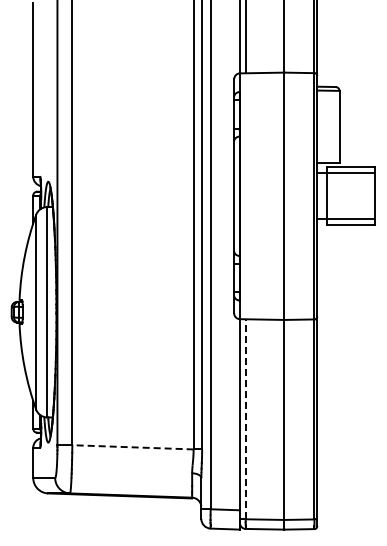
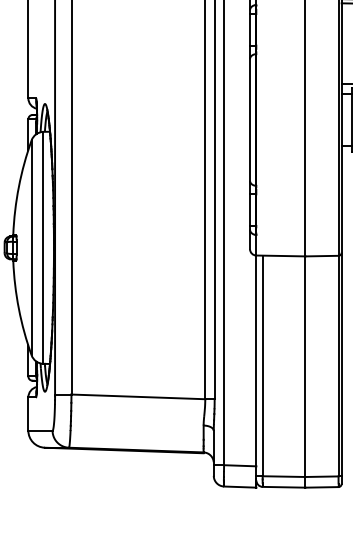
line: (245, 419) -> (262, 366), dashed -> solid
line: (132, 447) -> (137, 397), dashed -> solid

